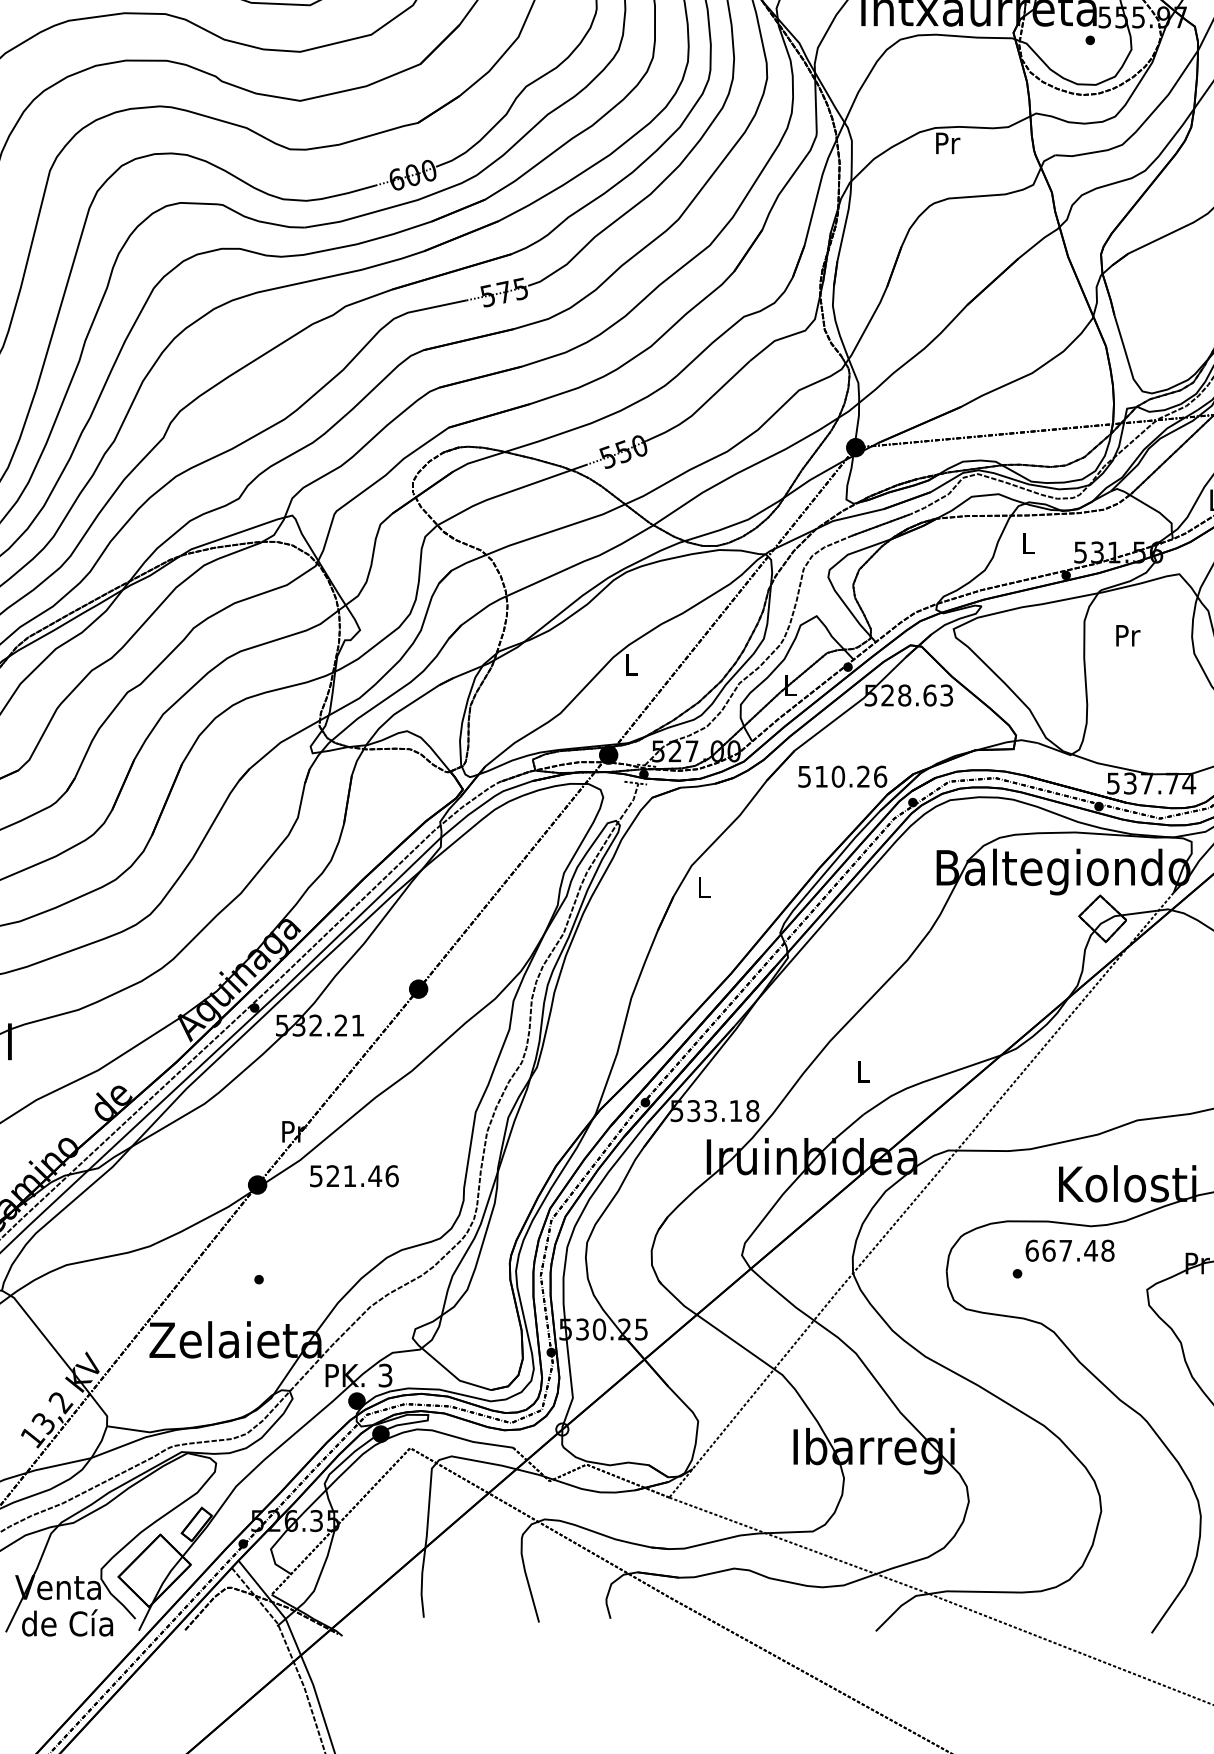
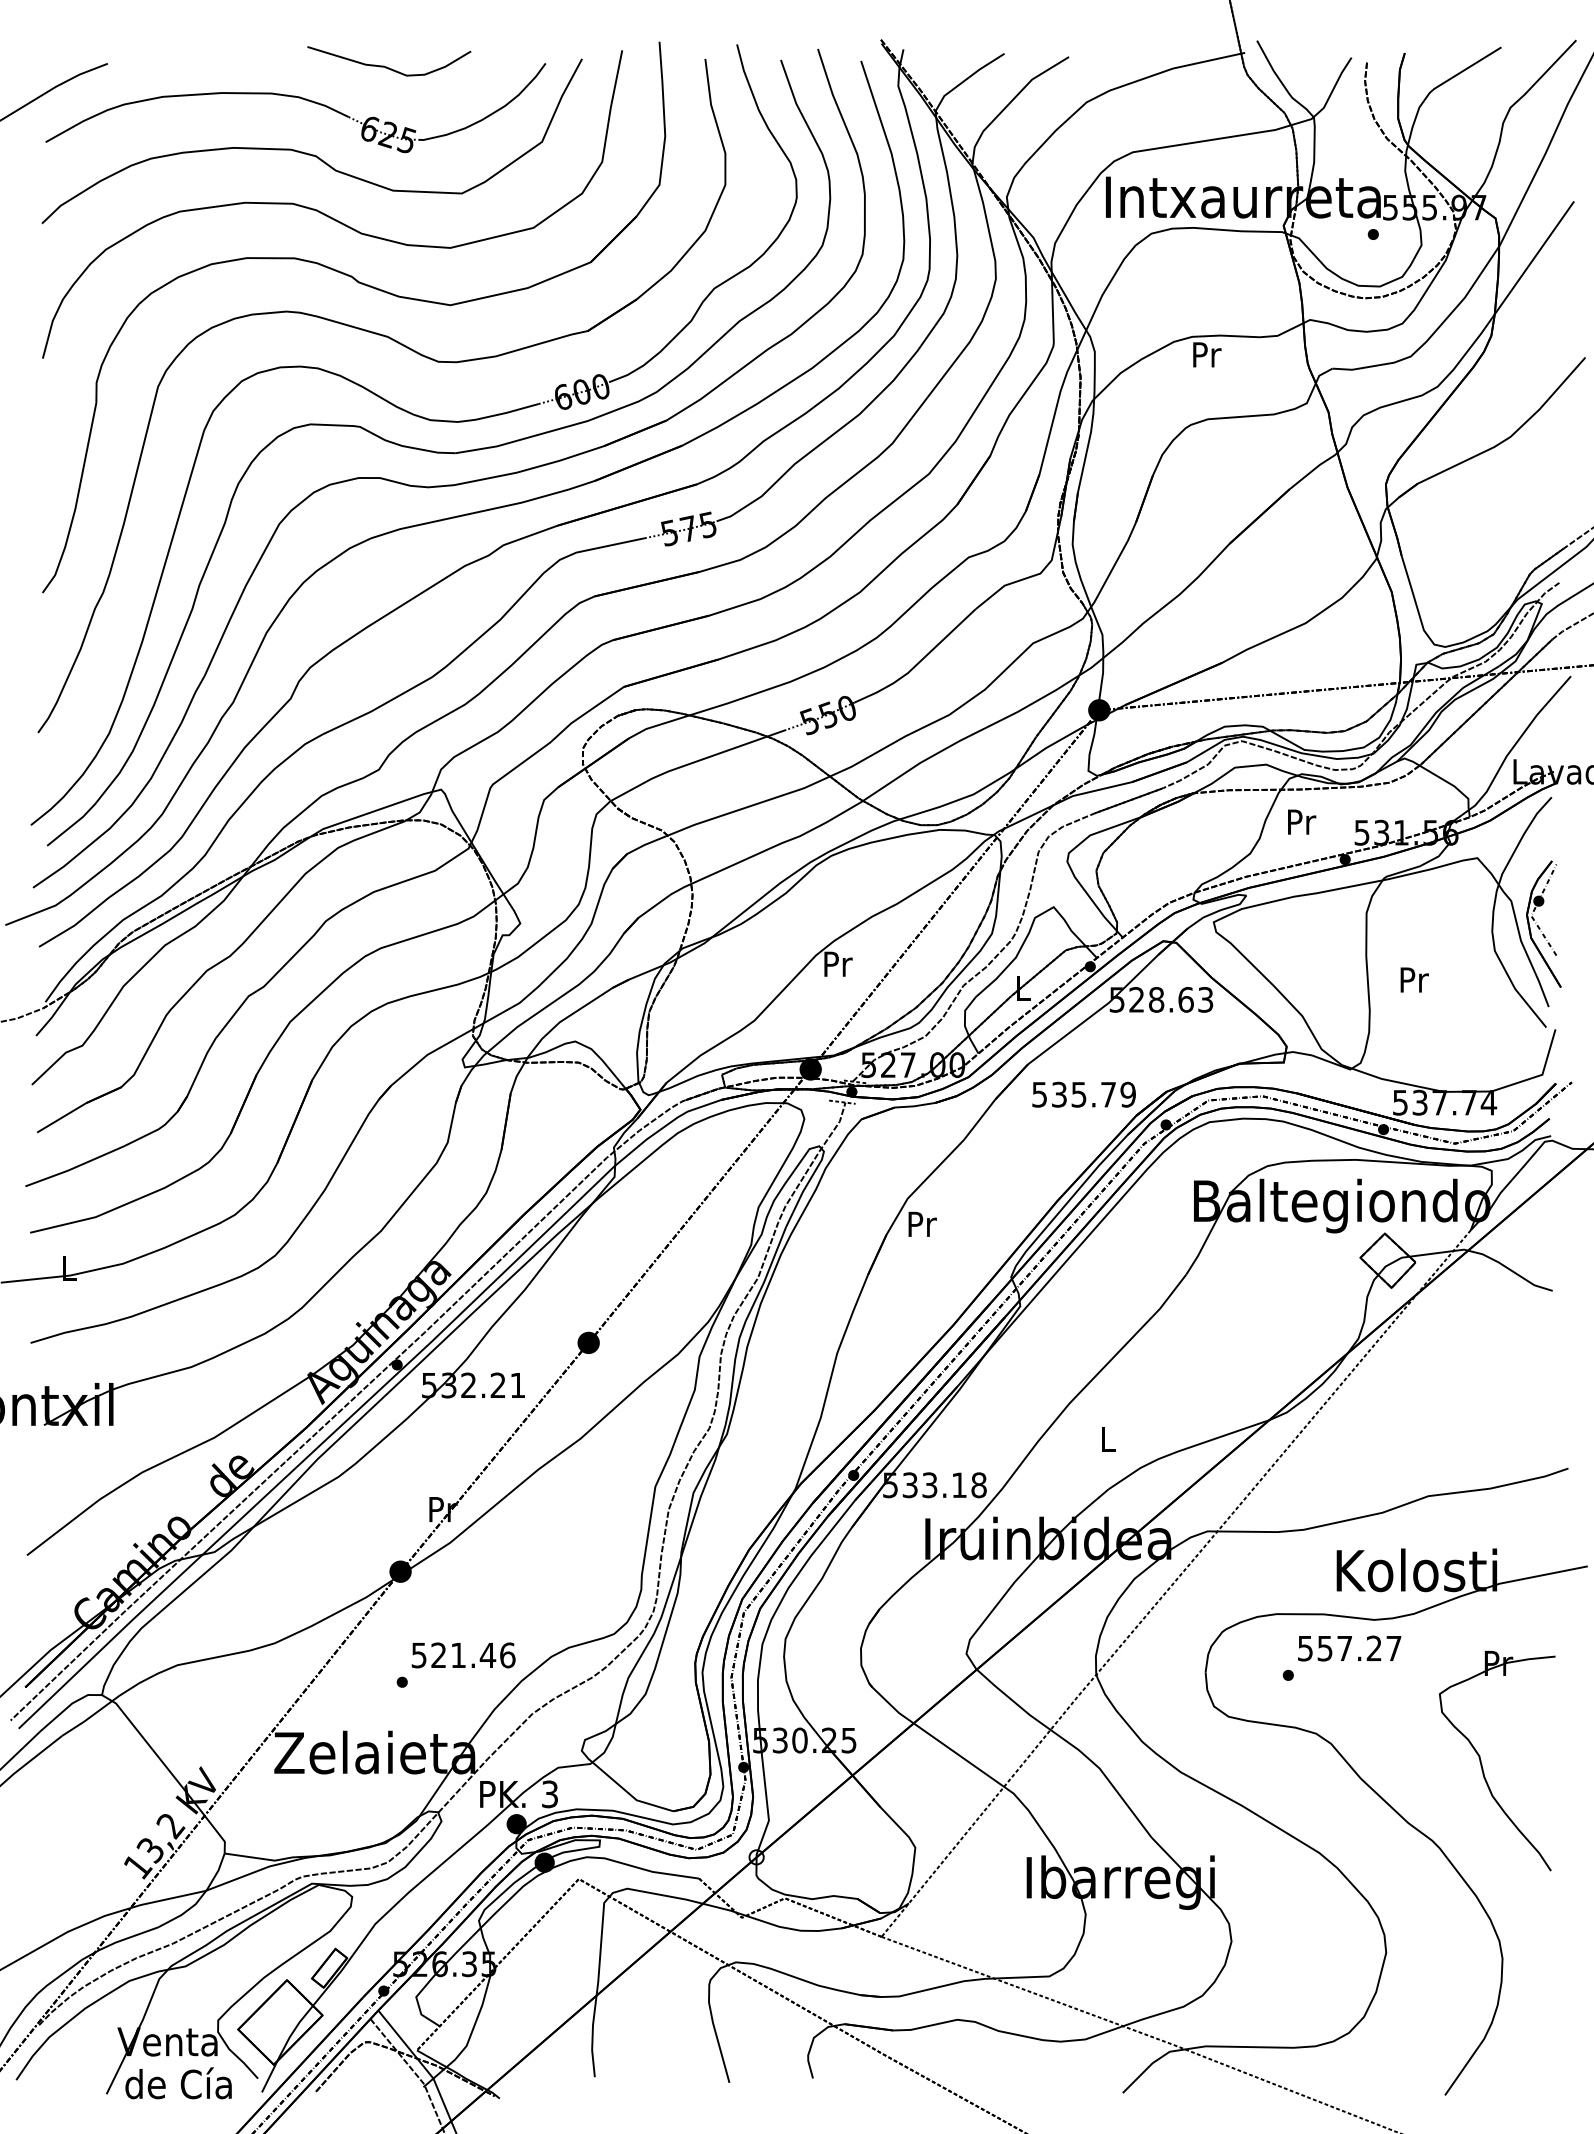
text: (1029, 542) -> (1302, 821), L -> Pr
text: (1128, 635) -> (1414, 979), moved
text: (632, 664) -> (838, 963), L -> Pr
text: (851, 776) -> (1094, 1094), 510.26 -> 535.79
text: (704, 886) -> (922, 1223), L -> Pr
text: (354, 1176) -> (463, 1655), moved
text: (1069, 1250) -> (1349, 1648), 667.48 -> 557.27

